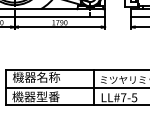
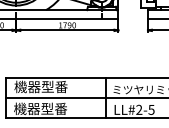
text: (48, 76) -> (54, 86), 機器名称 -> 機器型番
text: (123, 97) -> (139, 109), LL#7-5 -> LL#2-5

